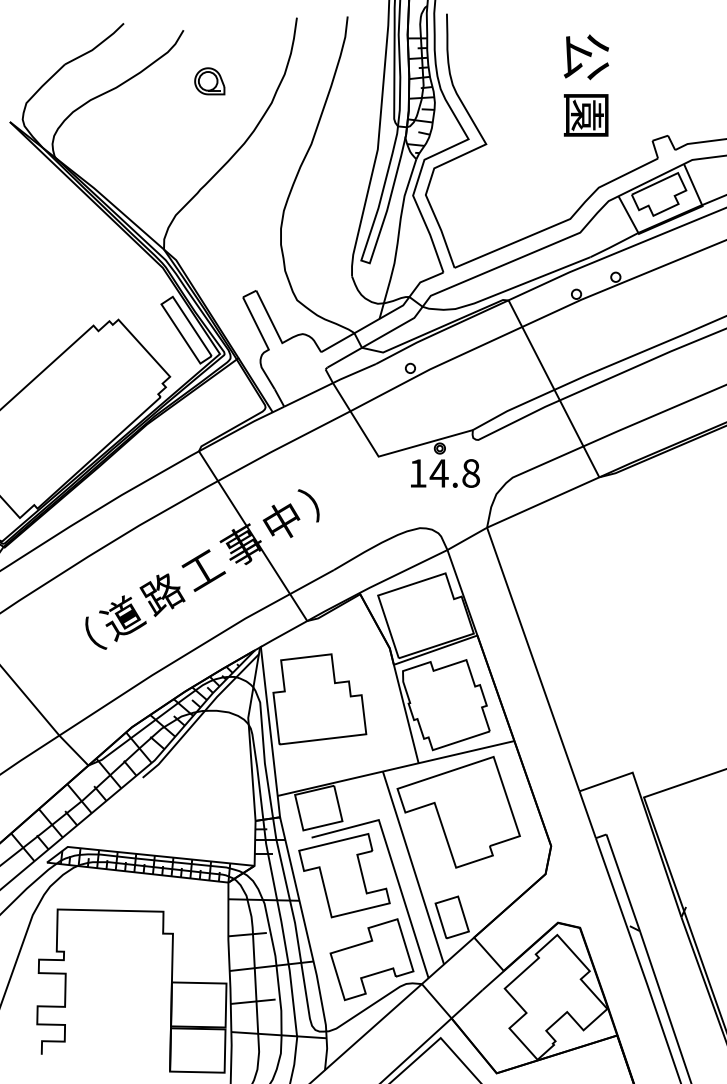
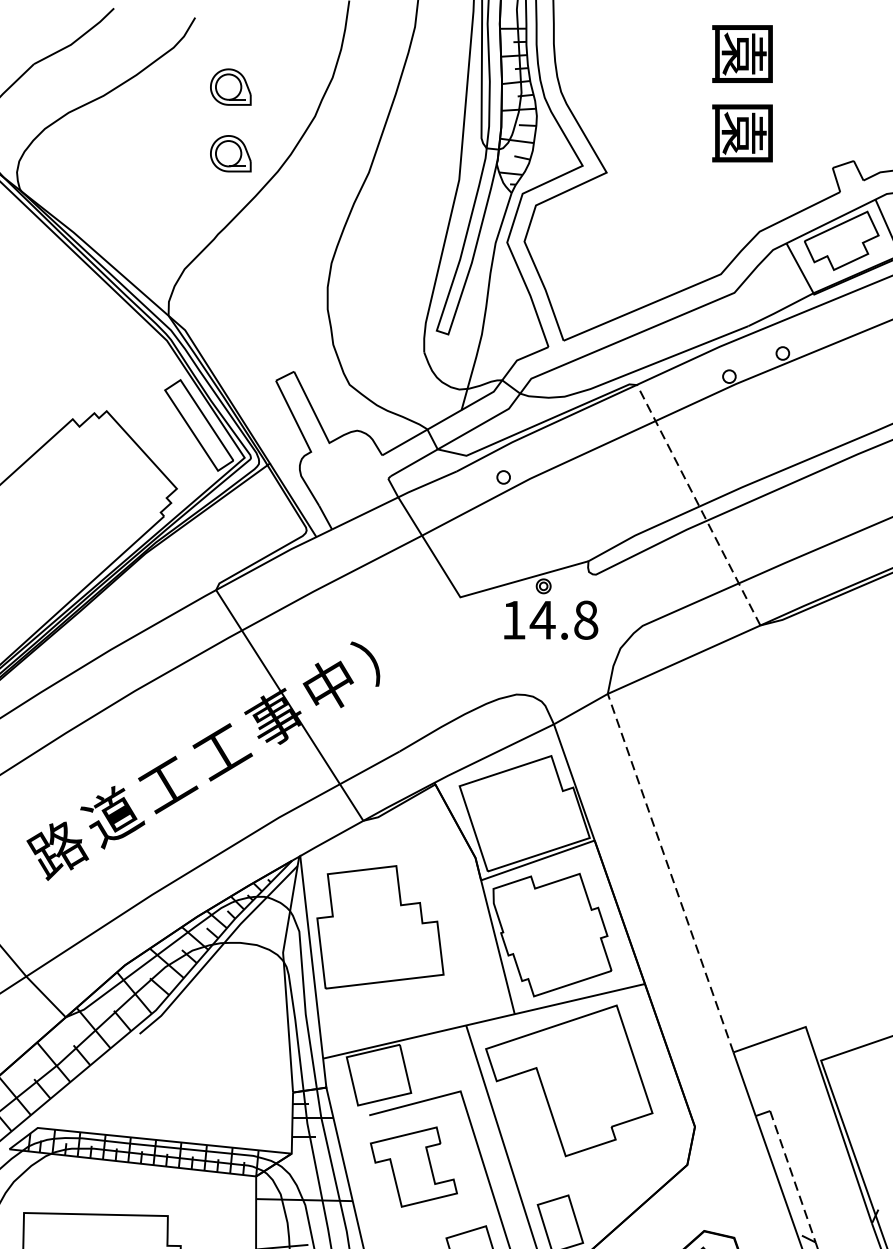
text: (586, 57) -> (742, 54), 公 -> 園
part: (209, 130) -> (230, 153), added
line: (553, 388) -> (698, 504), solid -> dashed
text: (162, 595) -> (166, 786), 路 -> 工
text: (83, 640) -> (59, 847), （ -> 路
line: (533, 658) -> (670, 871), solid -> dashed
part: (344, 875) -> (413, 1166), size x0.7
line: (623, 883) -> (793, 1177), solid -> dashed

